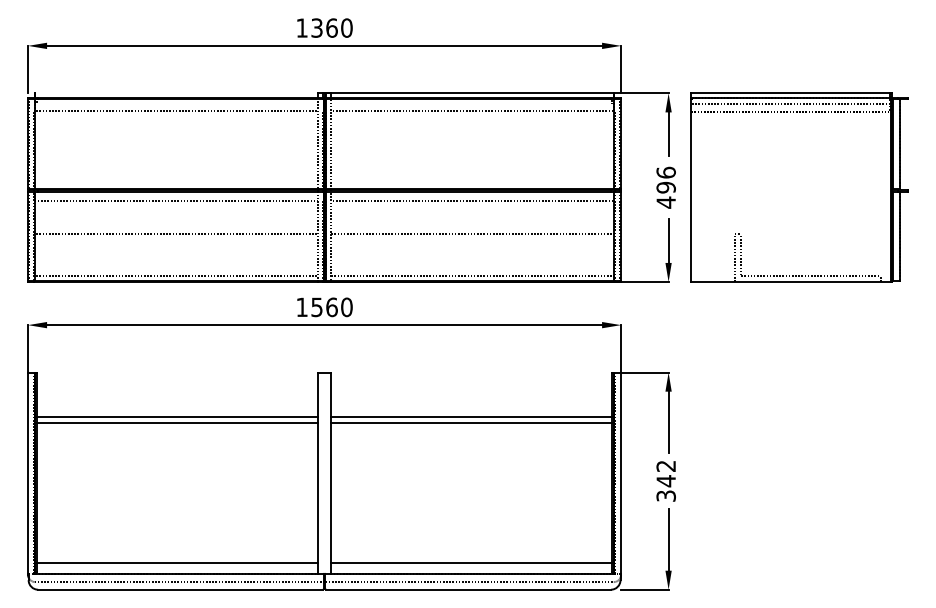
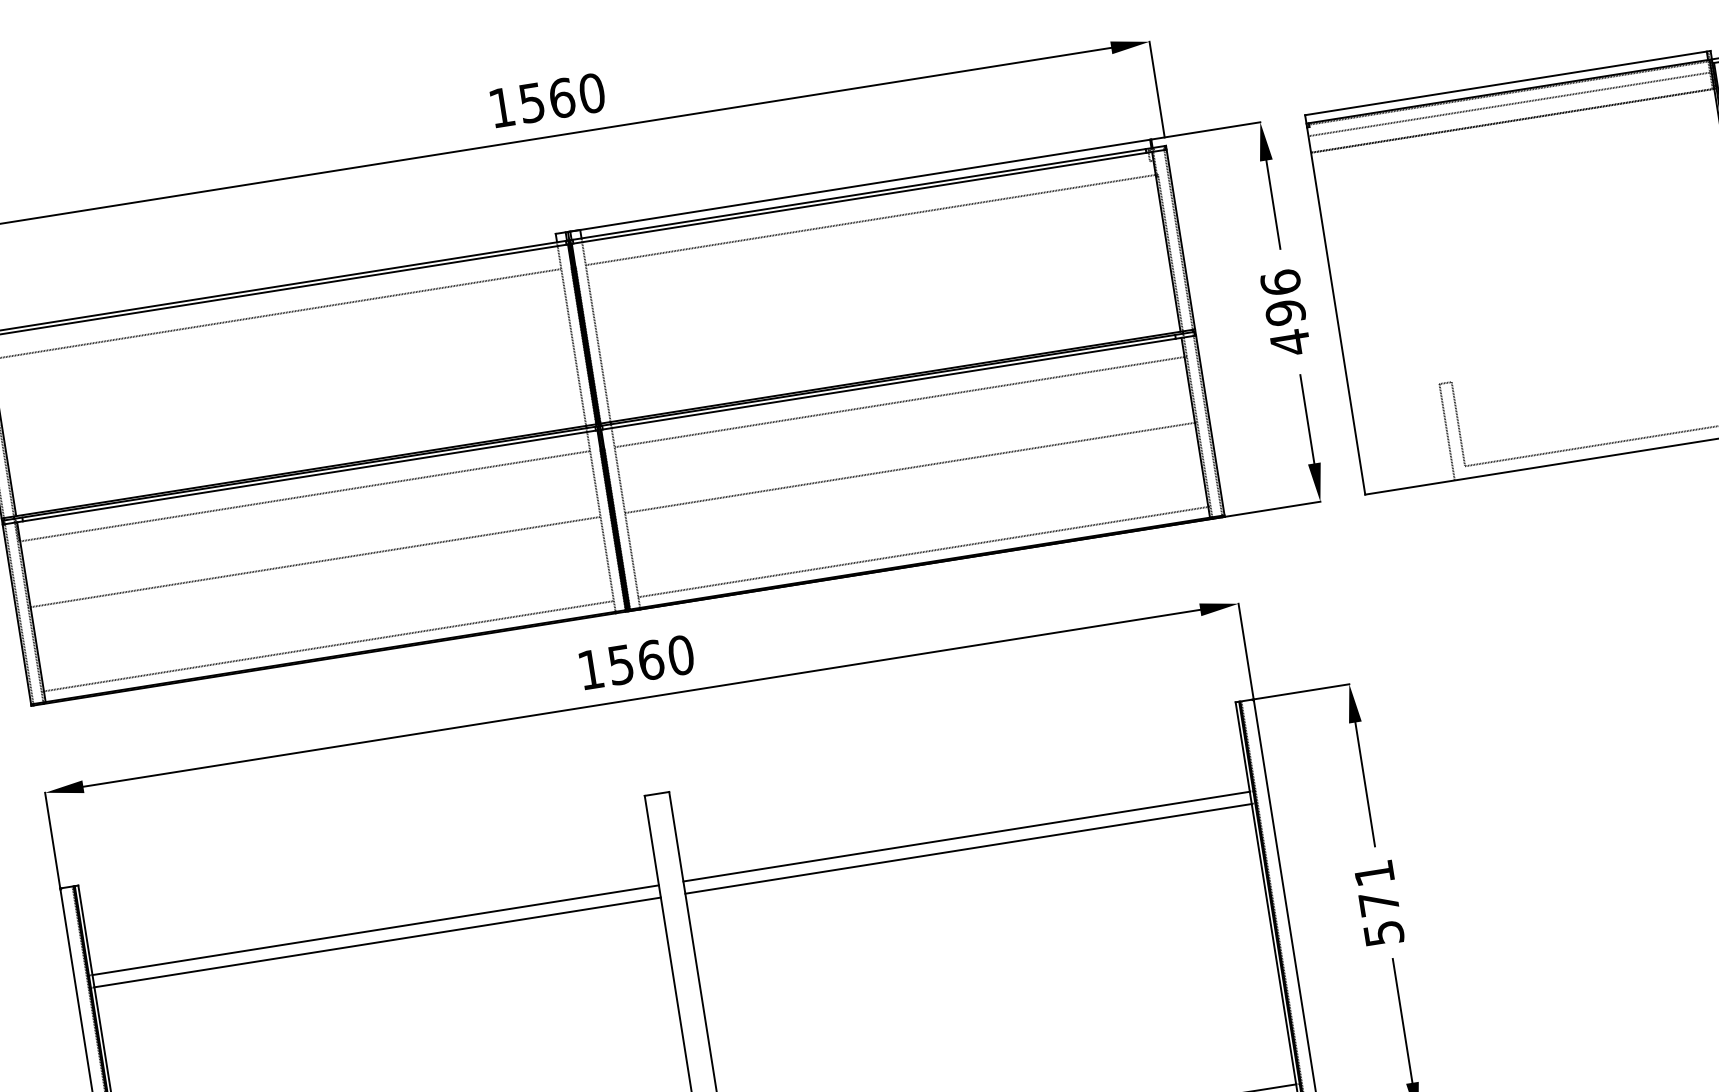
text: (317, 27) -> (532, 101), 1360 -> 1560
text: (665, 481) -> (1377, 904), 342 -> 571

